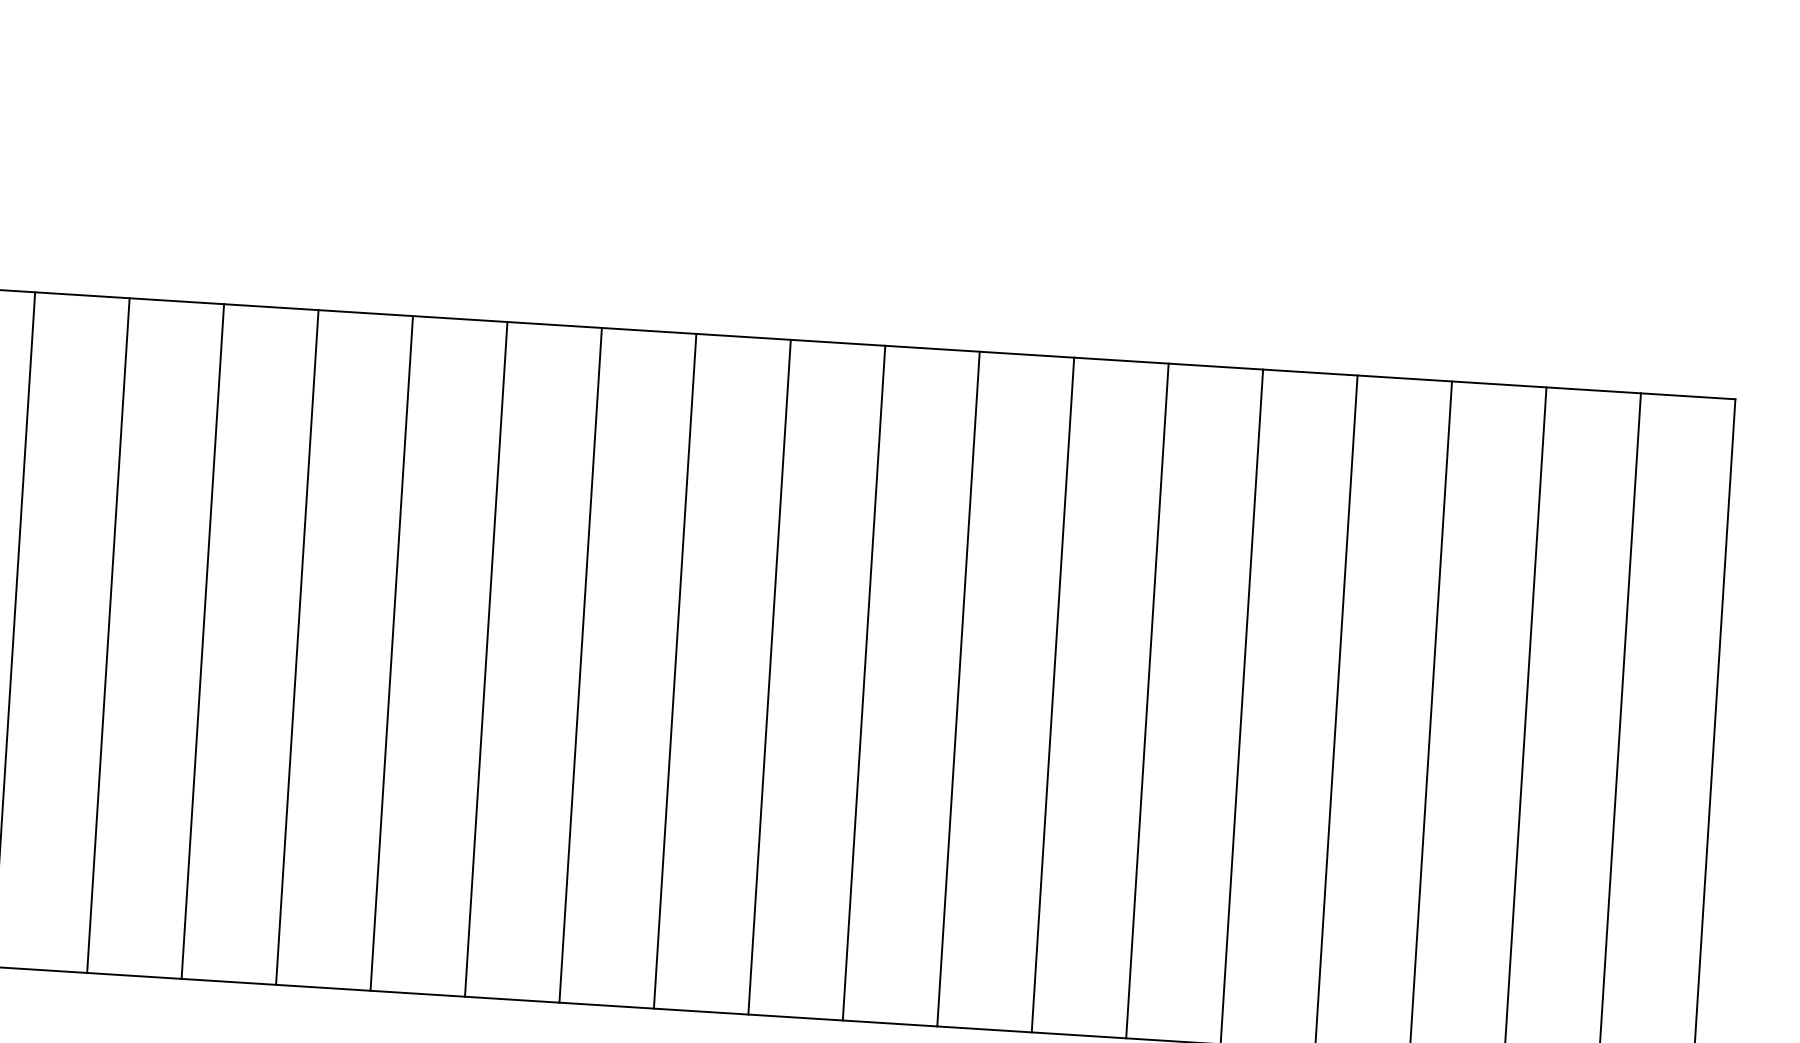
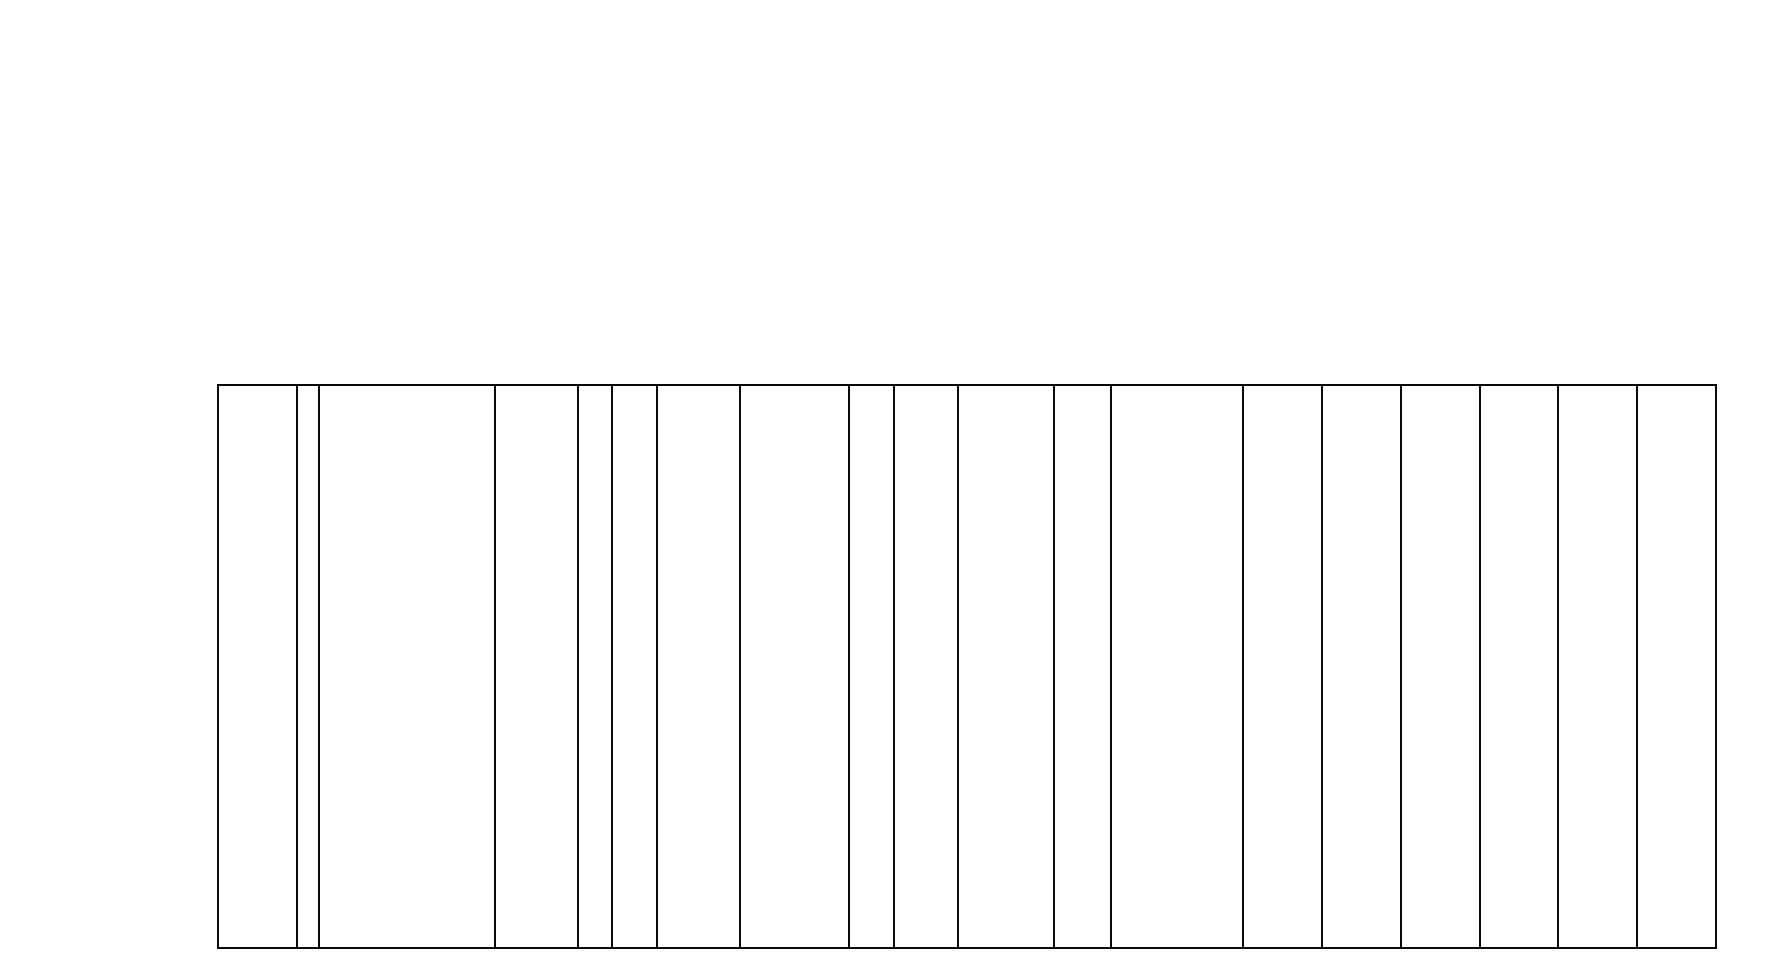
line: (107, 634) -> (318, 665), moved
line: (202, 640) -> (494, 665), moved
line: (297, 646) -> (577, 665), moved
line: (486, 658) -> (657, 665), moved
line: (581, 664) -> (740, 665), moved
line: (769, 676) -> (893, 665), moved
line: (864, 682) -> (957, 665), moved
line: (958, 688) -> (1054, 665), moved
line: (1053, 694) -> (1111, 665), moved

